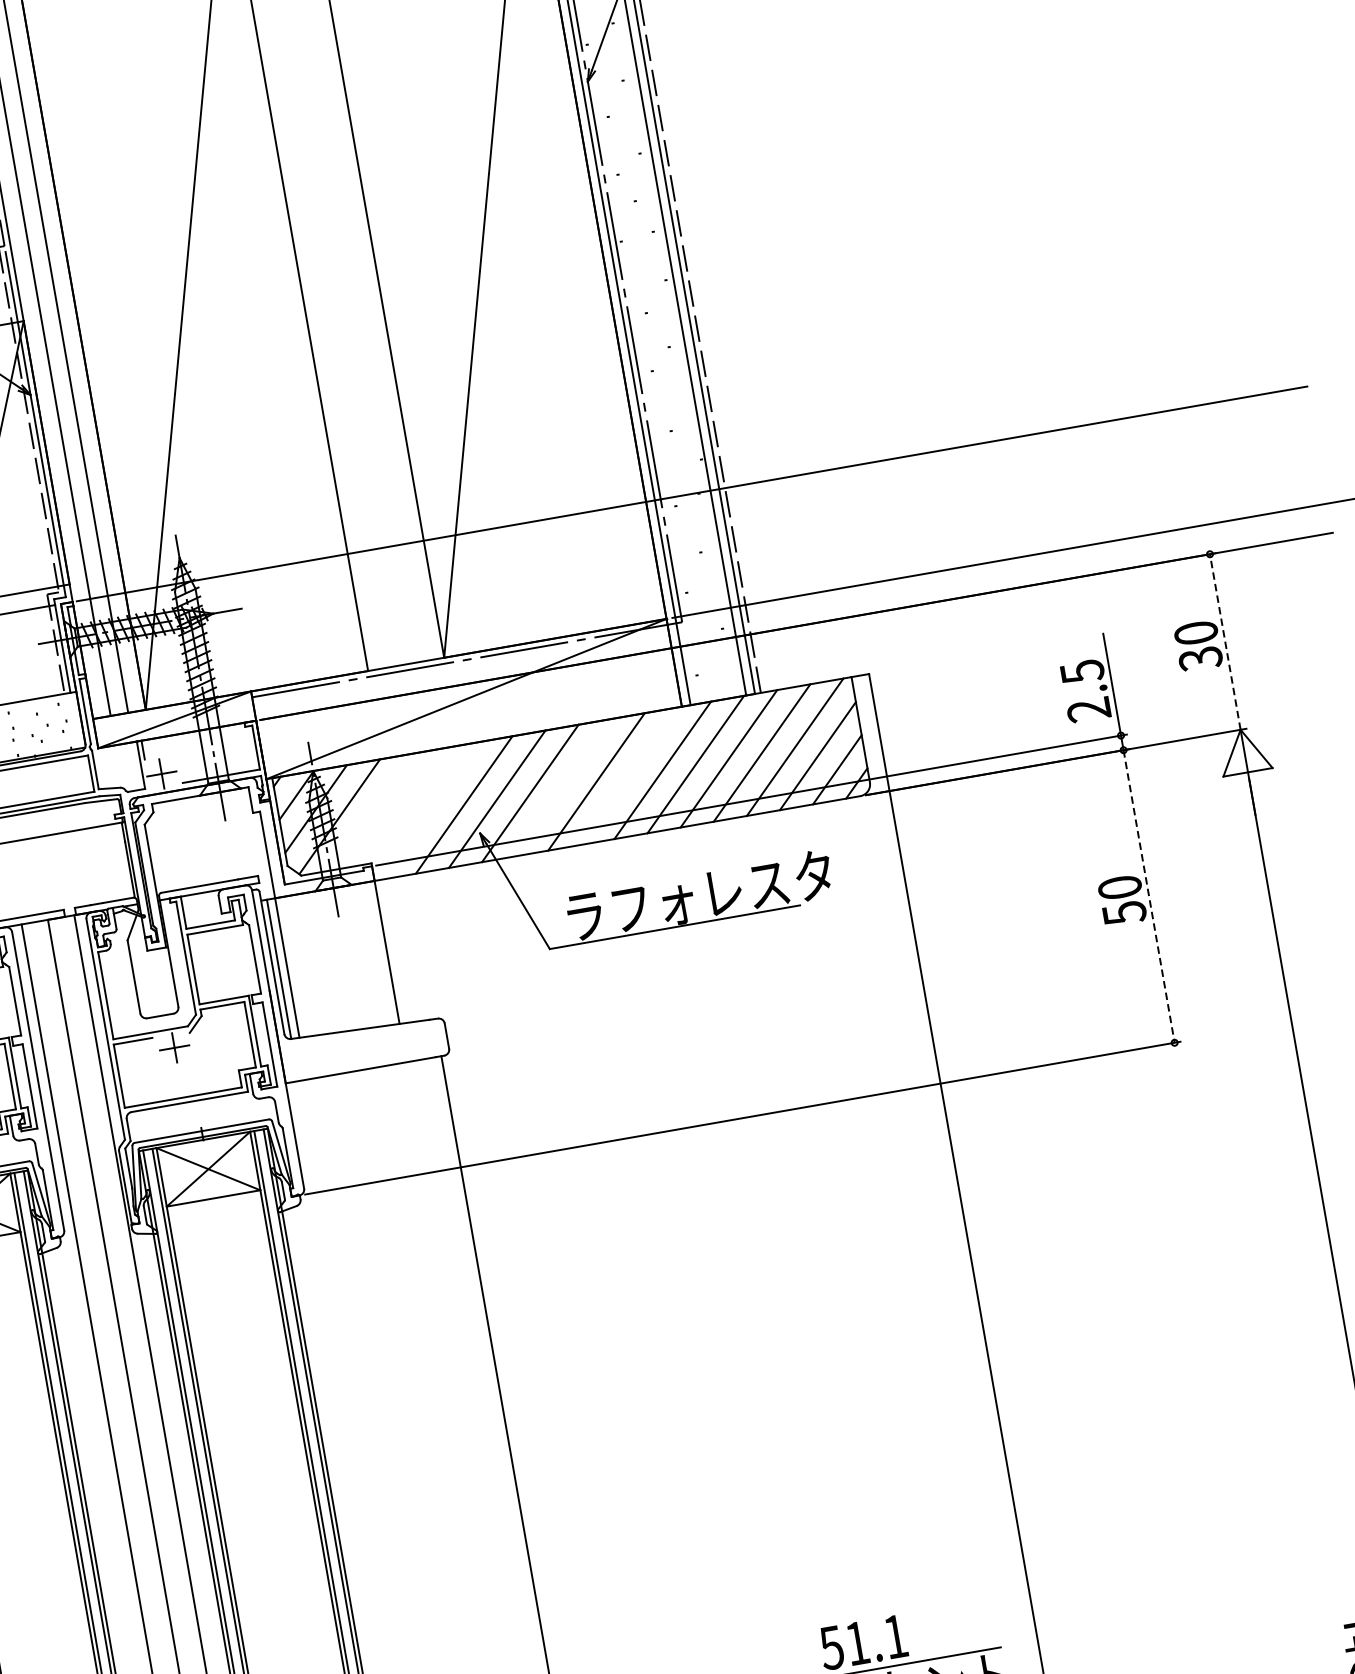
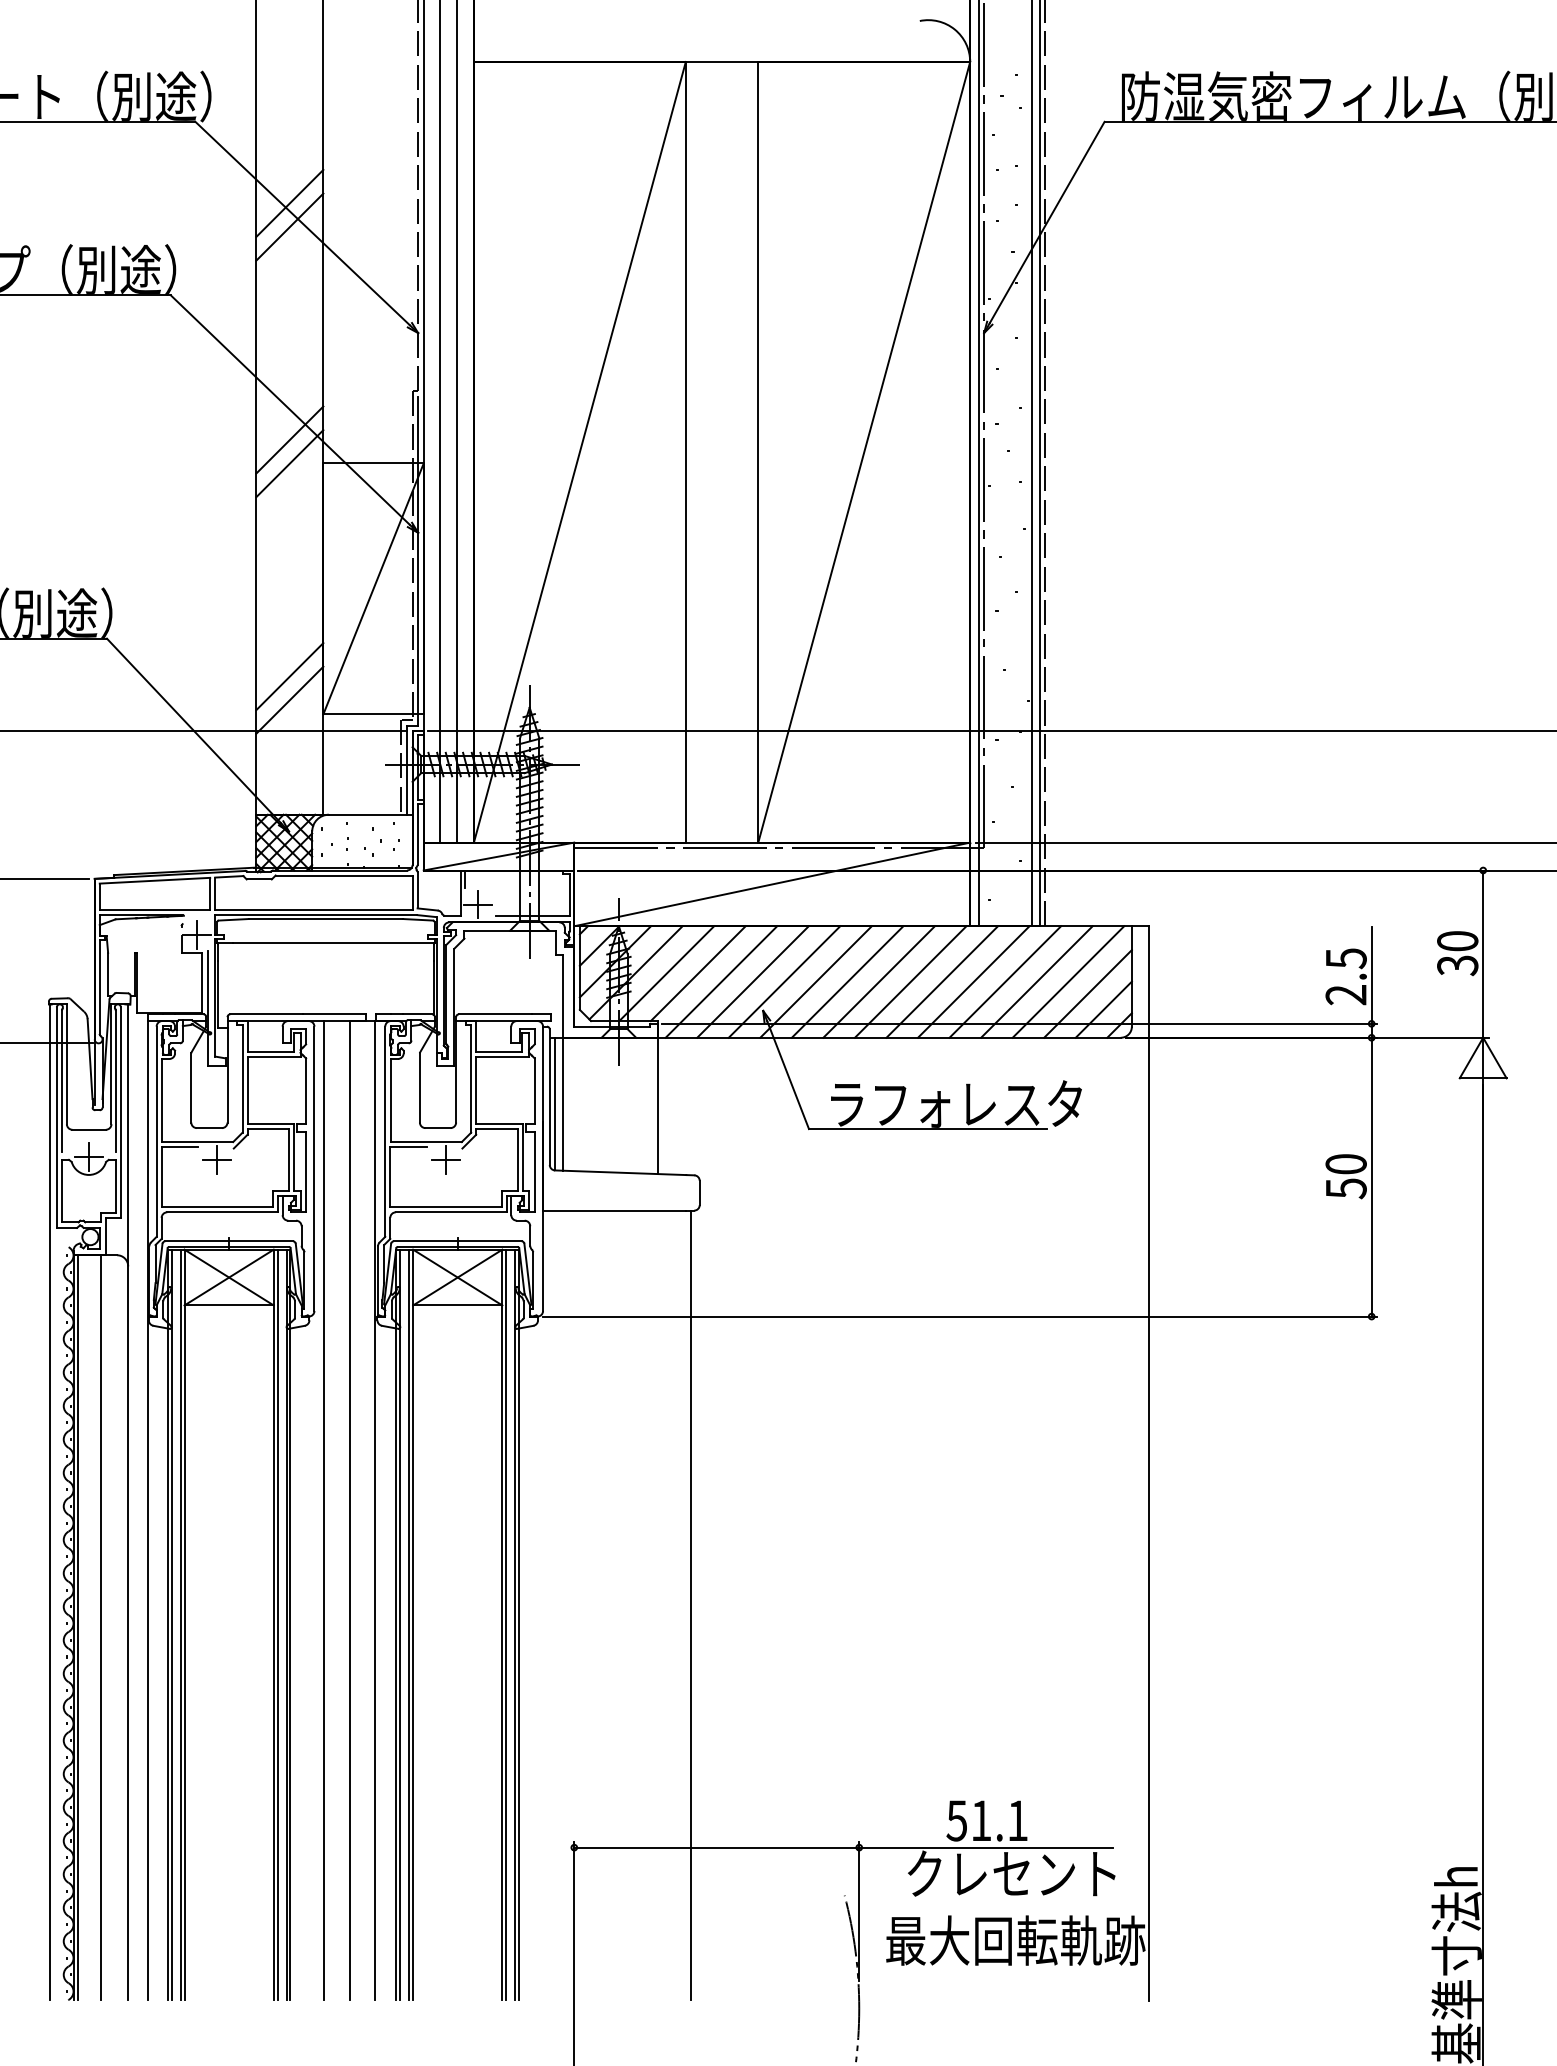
line: (1225, 642) -> (1483, 954), dashed -> solid
line: (629, 775) -> (910, 981), added
line: (563, 787) -> (847, 981), added
line: (404, 806) -> (697, 973), added
line: (431, 810) -> (721, 981), added
line: (371, 811) -> (666, 973), added
line: (1148, 896) -> (1371, 1177), dashed -> solid

